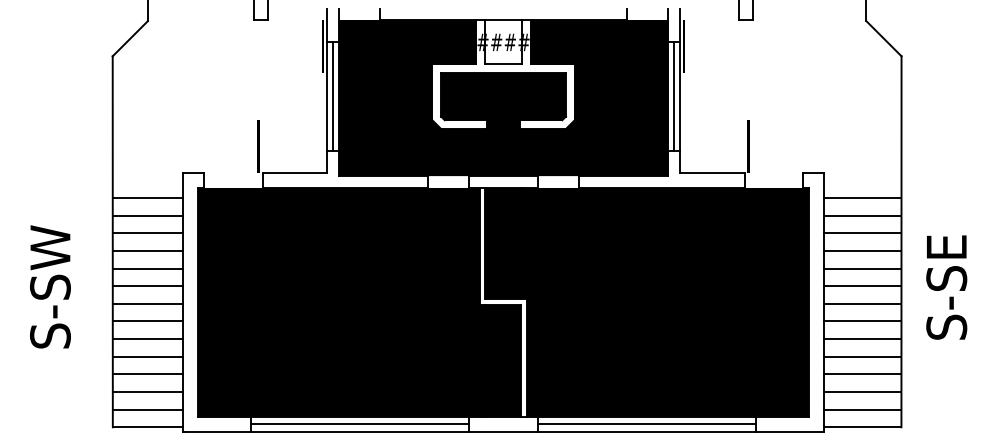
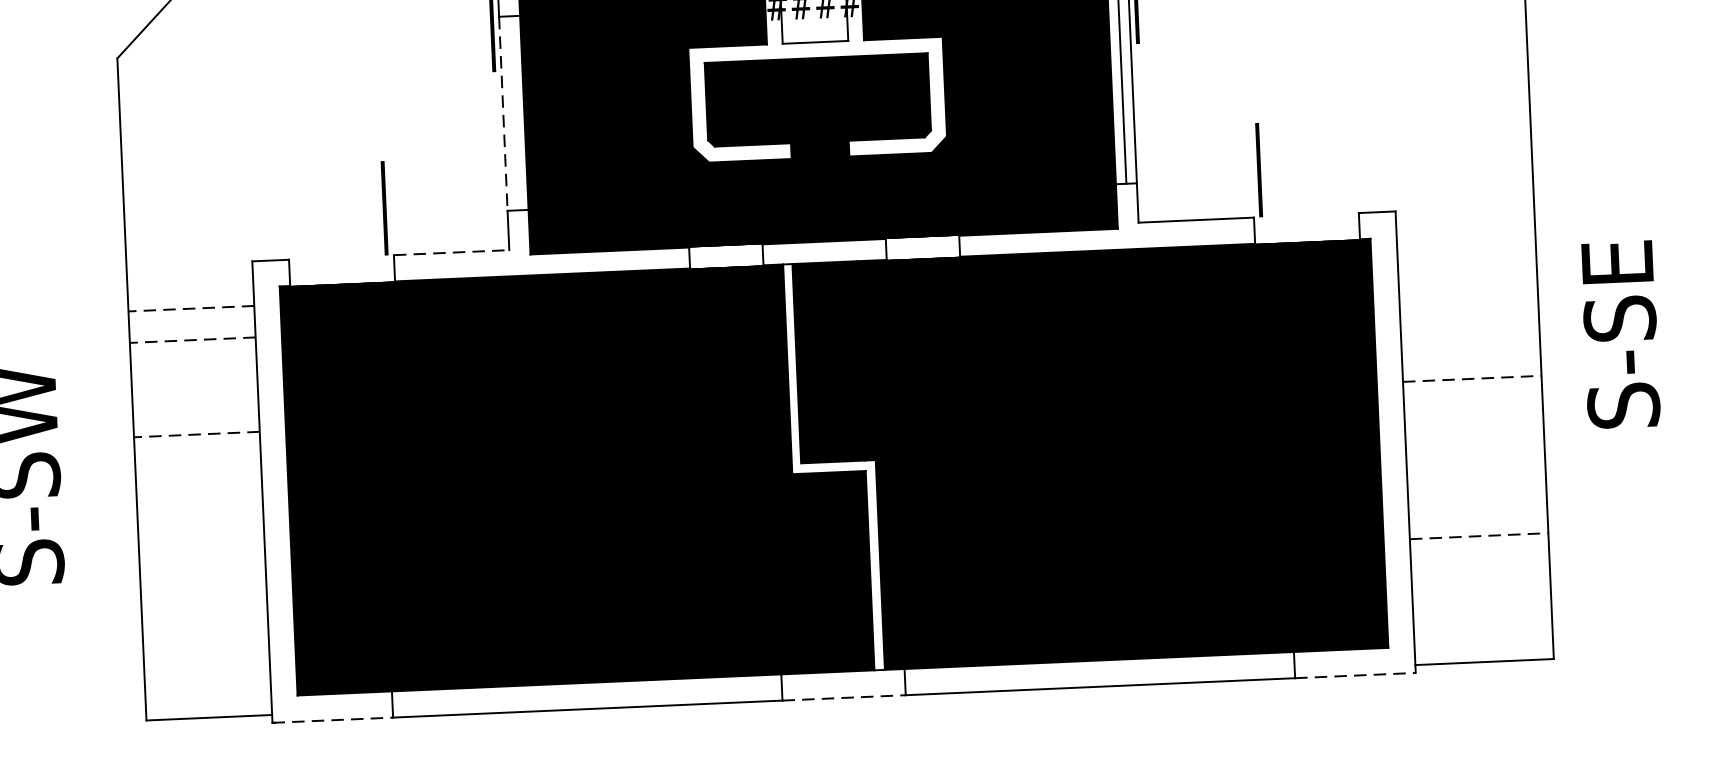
line: (333, 96) -> (514, 112), removed
line: (327, 97) -> (503, 115), solid -> dashed
line: (295, 173) -> (452, 253), solid -> dashed
line: (147, 198) -> (190, 309), solid -> dashed
line: (862, 198) -> (1466, 253), removed
line: (147, 215) -> (191, 339), solid -> dashed
line: (862, 215) -> (1467, 284), removed
line: (147, 233) -> (193, 371), removed
line: (862, 233) -> (1469, 316), removed
line: (147, 250) -> (194, 402), removed
line: (862, 250) -> (1470, 346), removed
line: (147, 268) -> (195, 434), solid -> dashed
line: (862, 268) -> (1471, 378), solid -> dashed
line: (147, 286) -> (197, 466), removed
line: (862, 286) -> (1473, 410), removed
text: (946, 287) -> (1620, 334), moved
line: (147, 303) -> (198, 496), removed
line: (862, 303) -> (1474, 441), removed
line: (147, 321) -> (200, 529), removed
line: (862, 321) -> (1476, 473), removed
line: (147, 339) -> (201, 561), removed
line: (862, 339) -> (1477, 505), removed
line: (147, 356) -> (202, 591), removed
line: (862, 356) -> (1478, 535), solid -> dashed
line: (147, 374) -> (204, 623), removed
line: (862, 374) -> (1480, 567), removed
line: (147, 392) -> (205, 655), removed
line: (862, 392) -> (1481, 600), removed
line: (147, 409) -> (206, 686), removed
line: (862, 409) -> (1482, 630), removed
line: (359, 424) -> (586, 696), removed
line: (647, 424) -> (1100, 673), removed
line: (217, 431) -> (333, 719), solid -> dashed
line: (503, 431) -> (843, 697), solid -> dashed
line: (790, 431) -> (1356, 675), solid -> dashed

